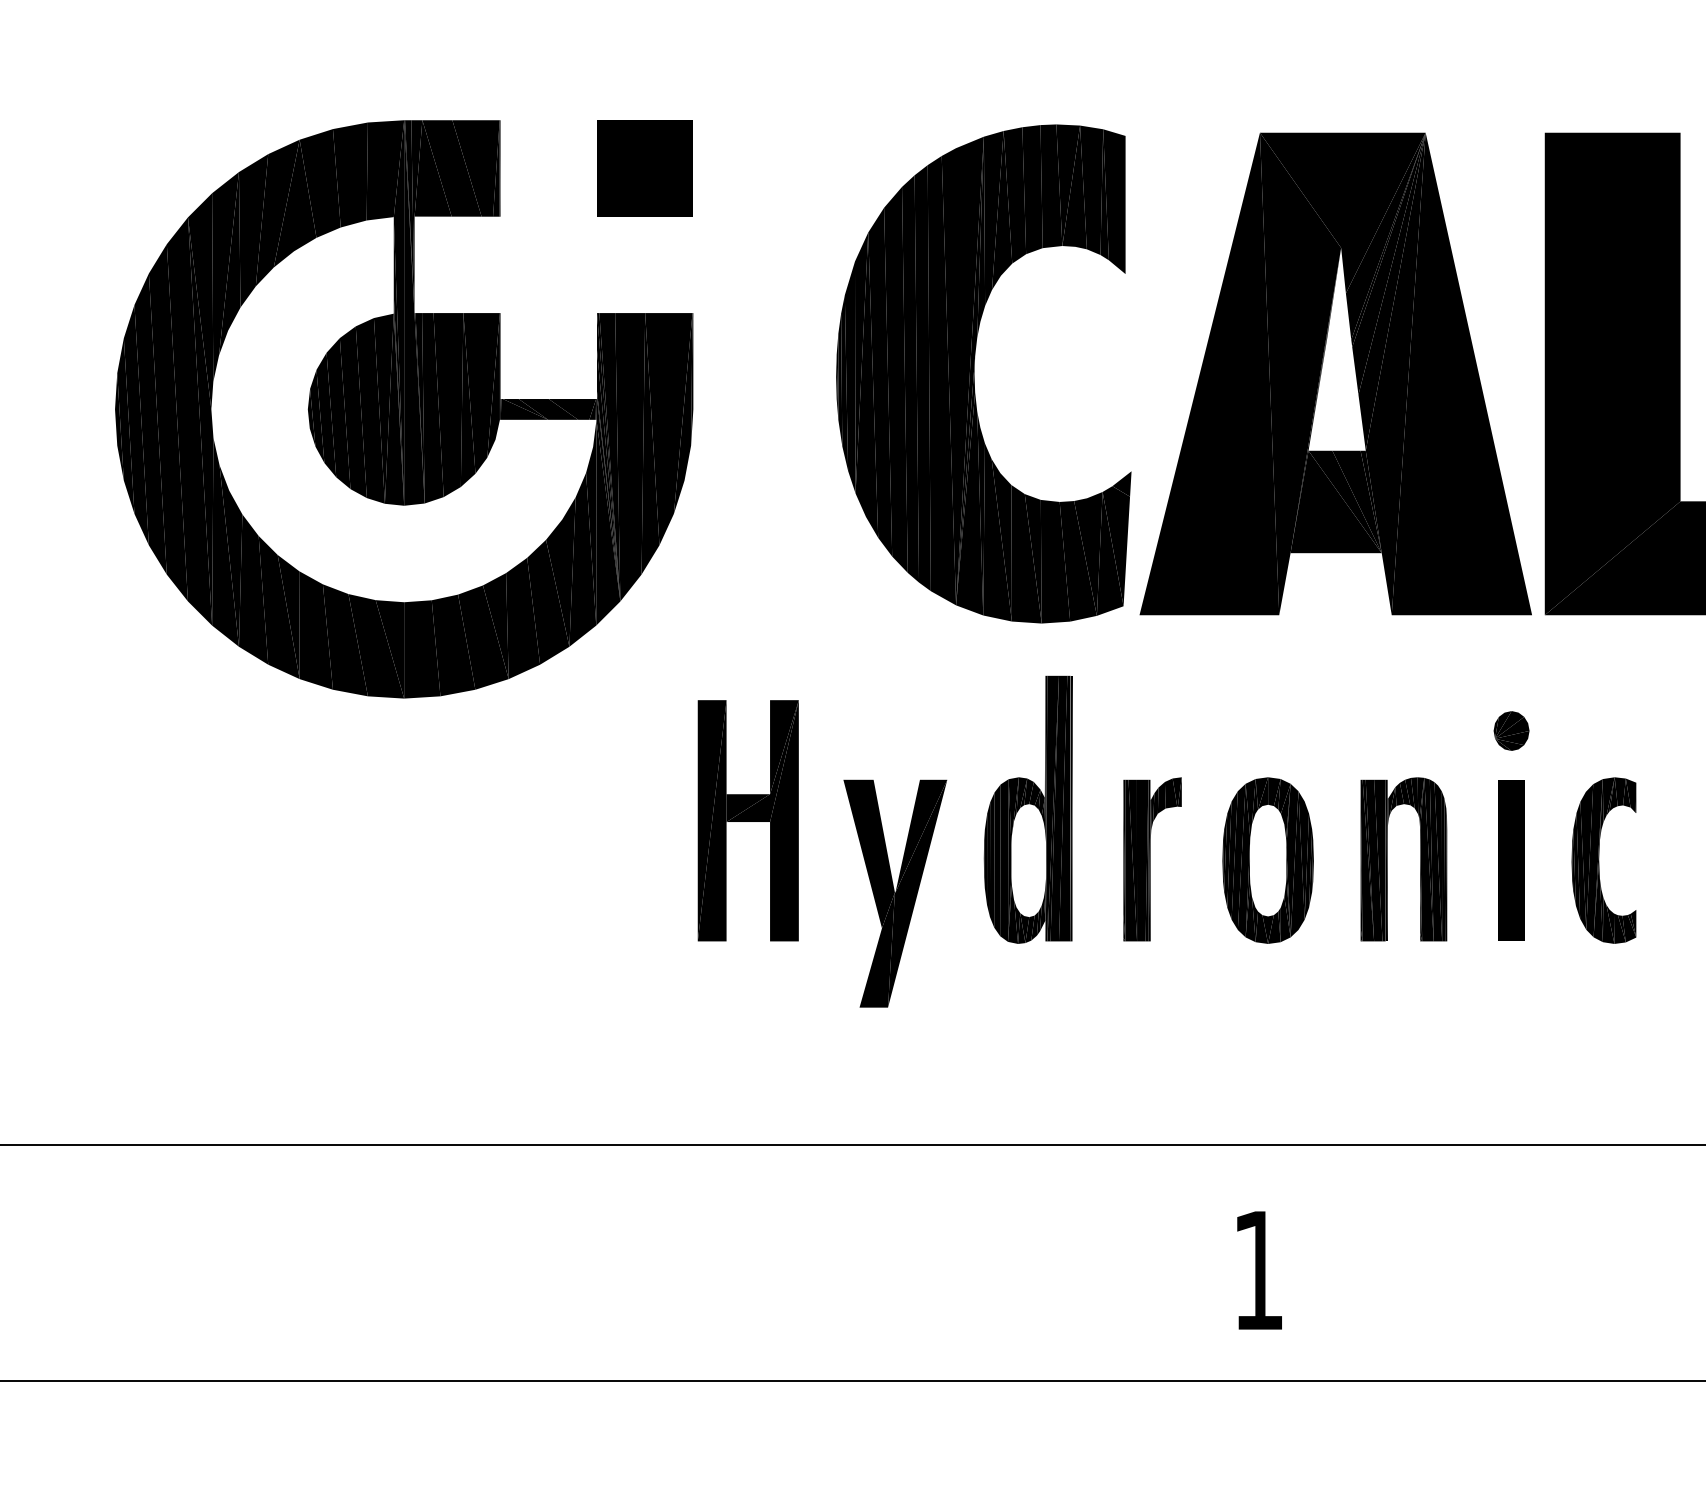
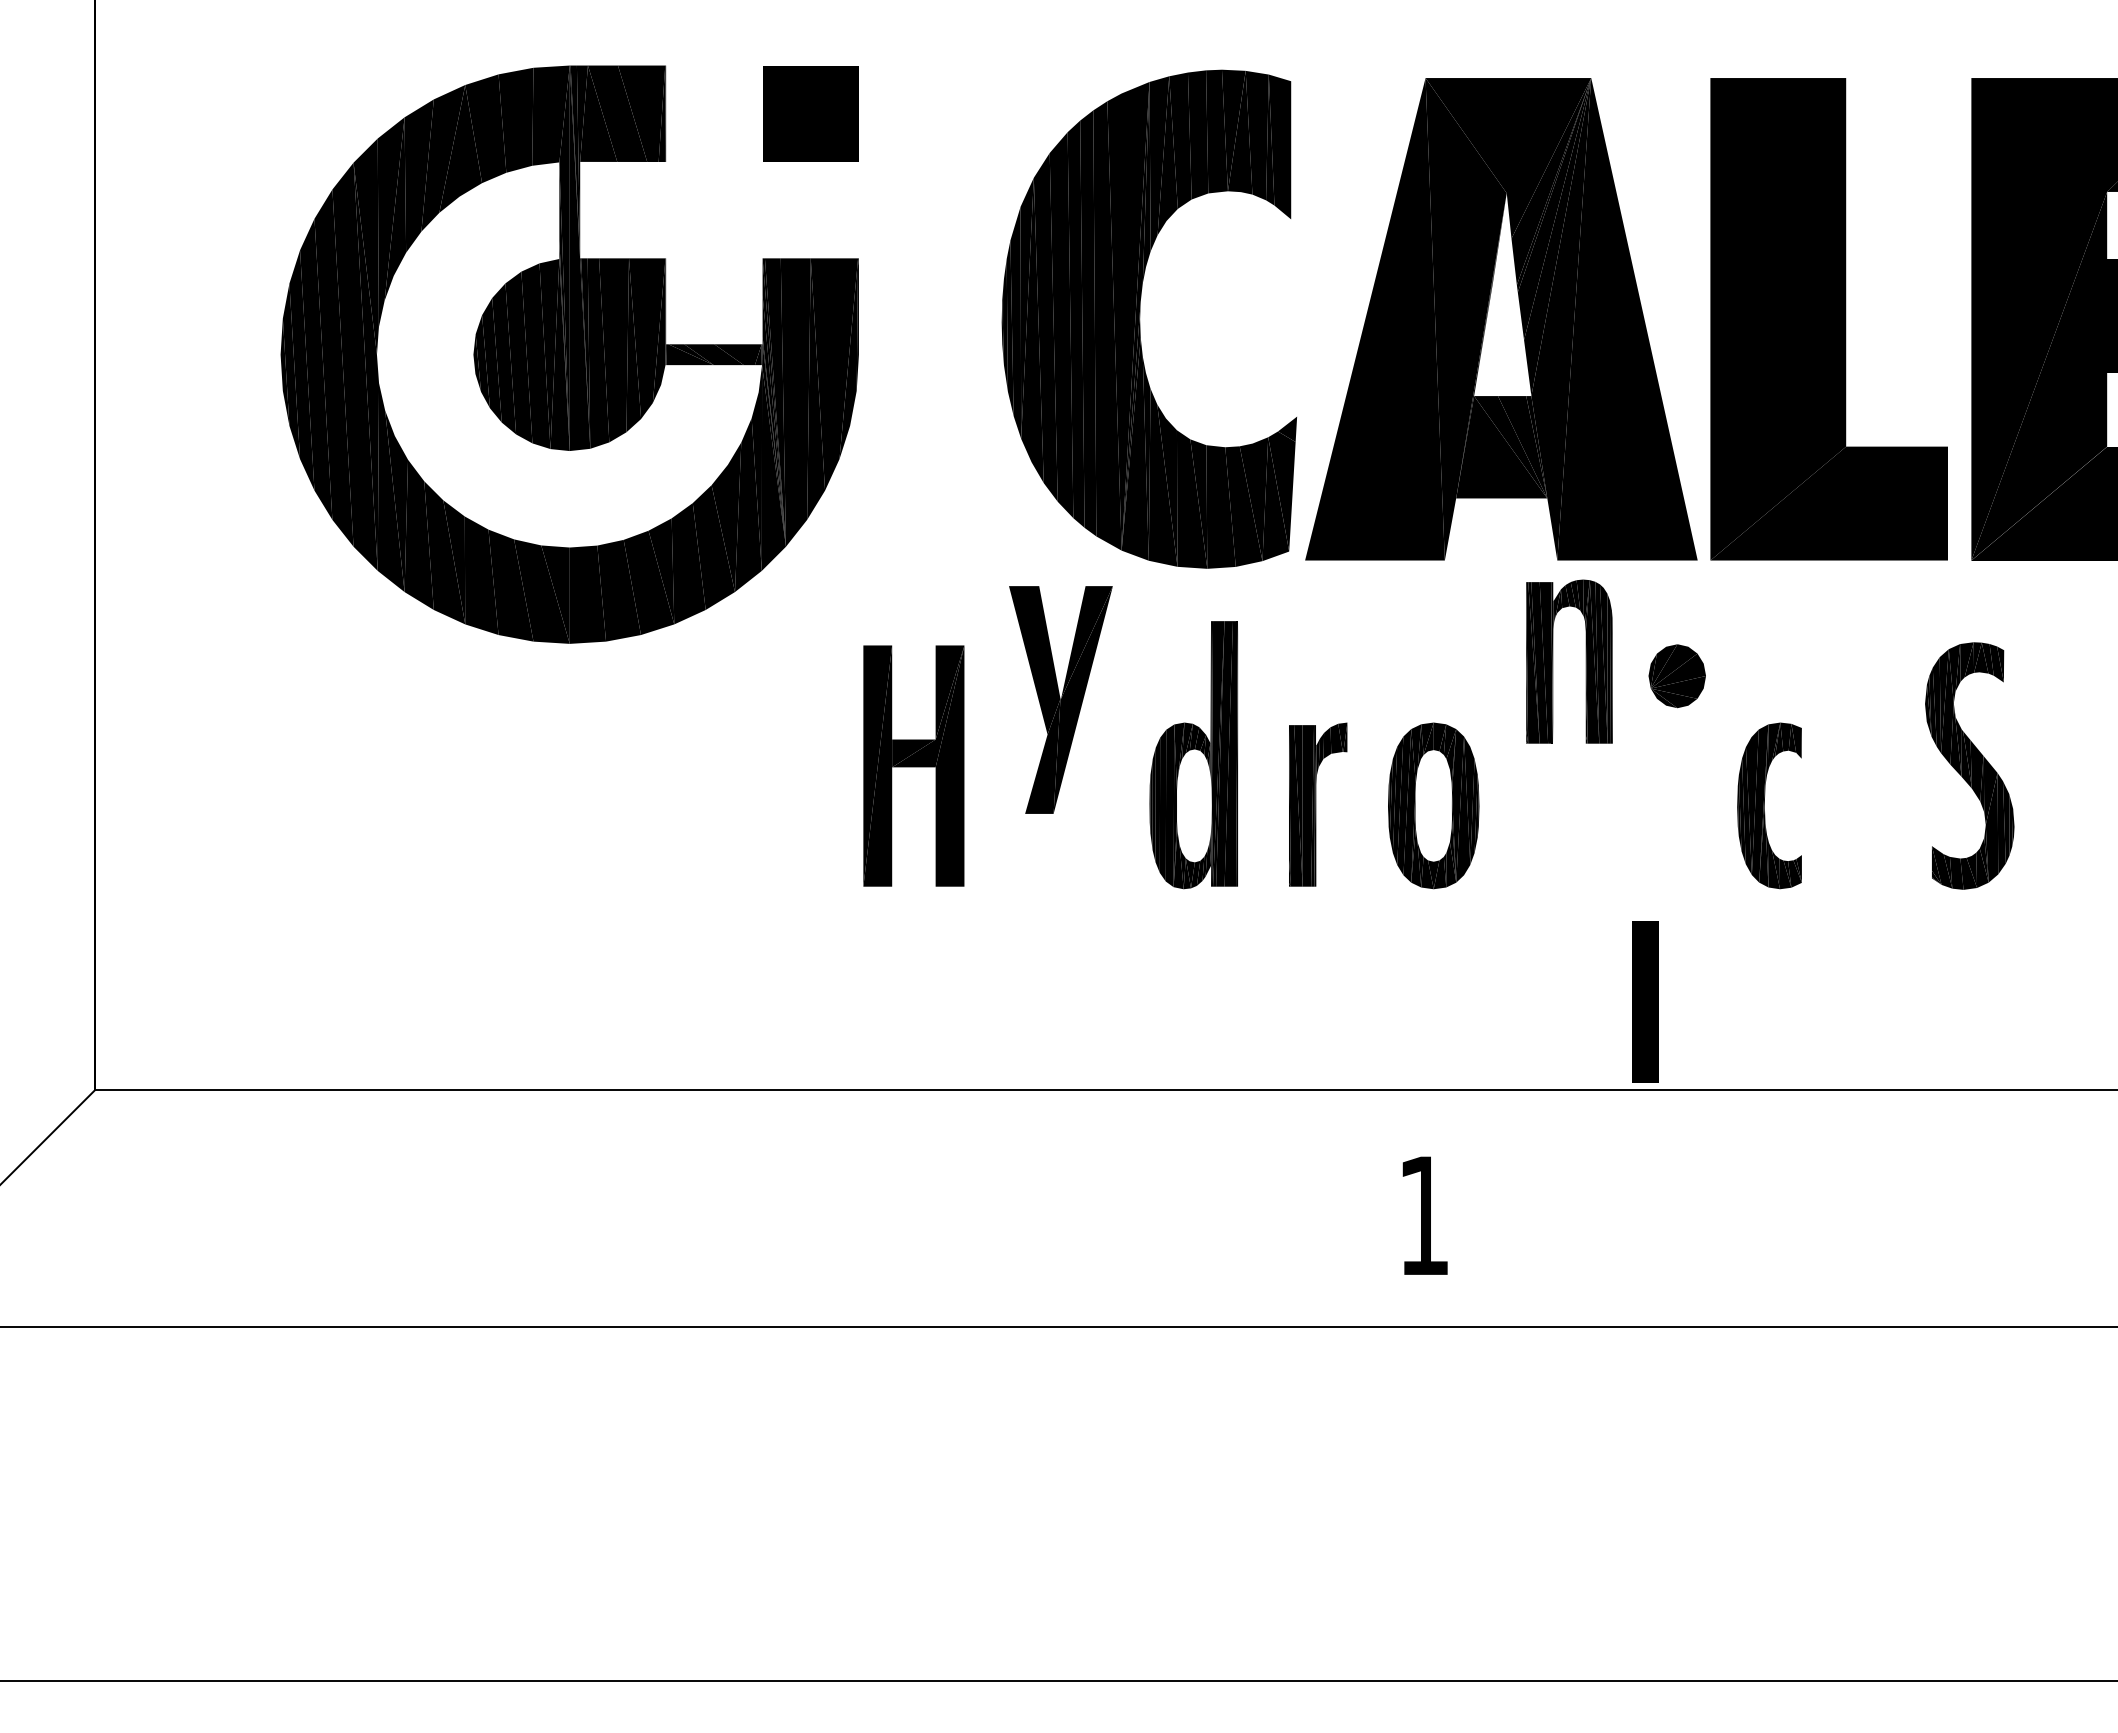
part: (1510, 731) -> (1676, 676), size x1.6
part: (1387, 859) -> (1553, 661), moved
part: (1511, 860) -> (1645, 1001), moved
part: (894, 893) -> (1060, 699), moved

